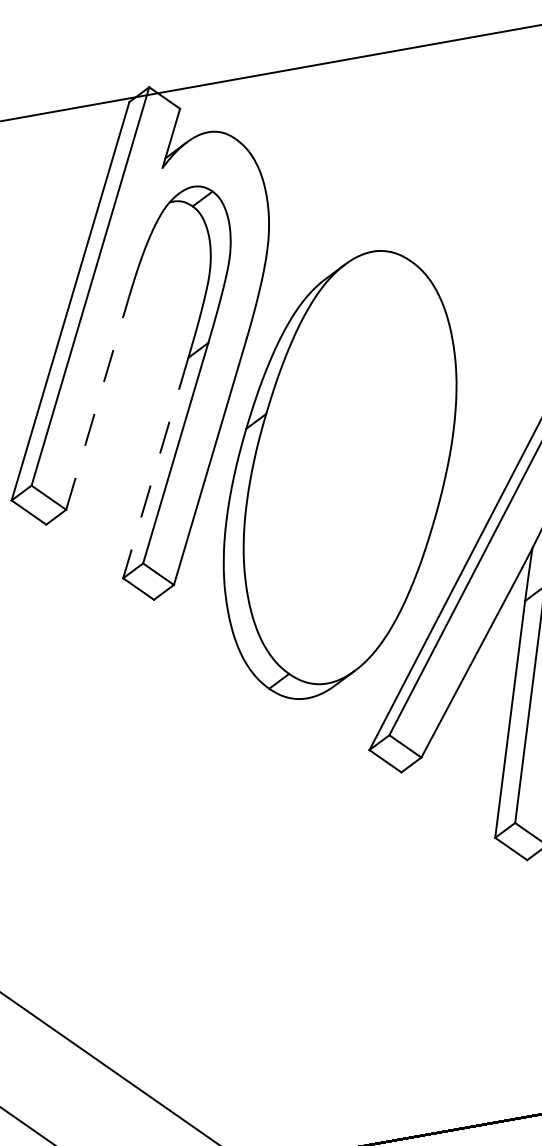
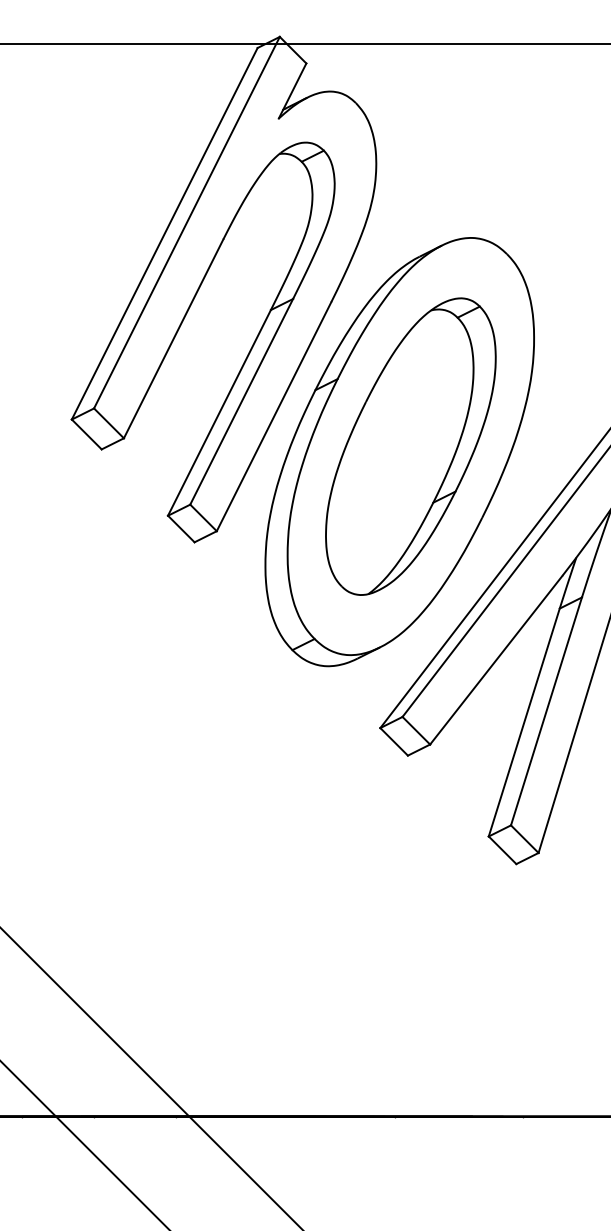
line: (97, 402) -> (173, 338), dashed -> solid
line: (155, 467) -> (219, 412), dashed -> solid
part: (349, 467) -> (410, 446), added

